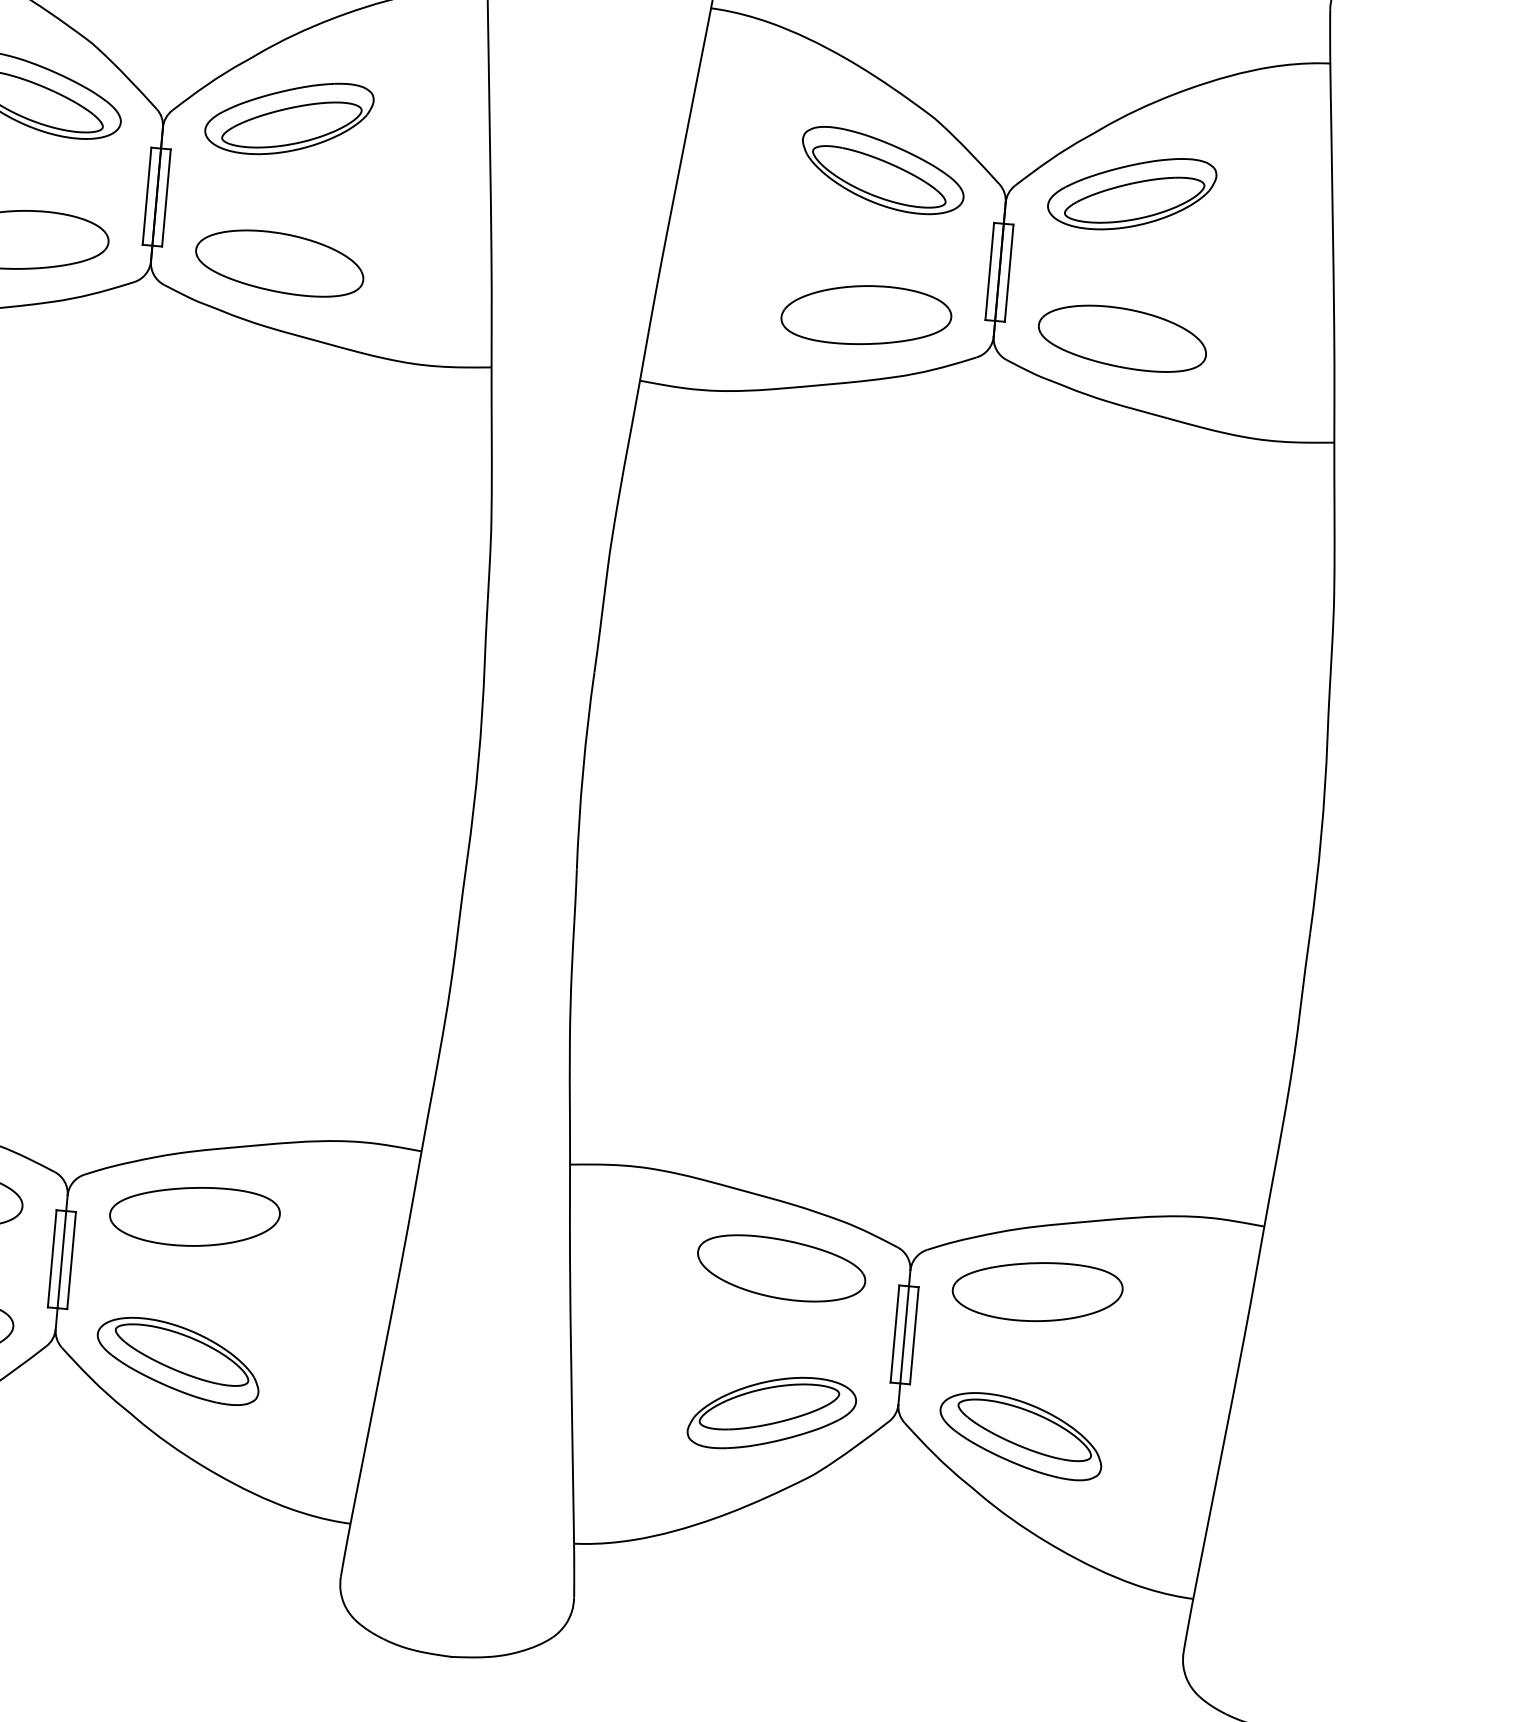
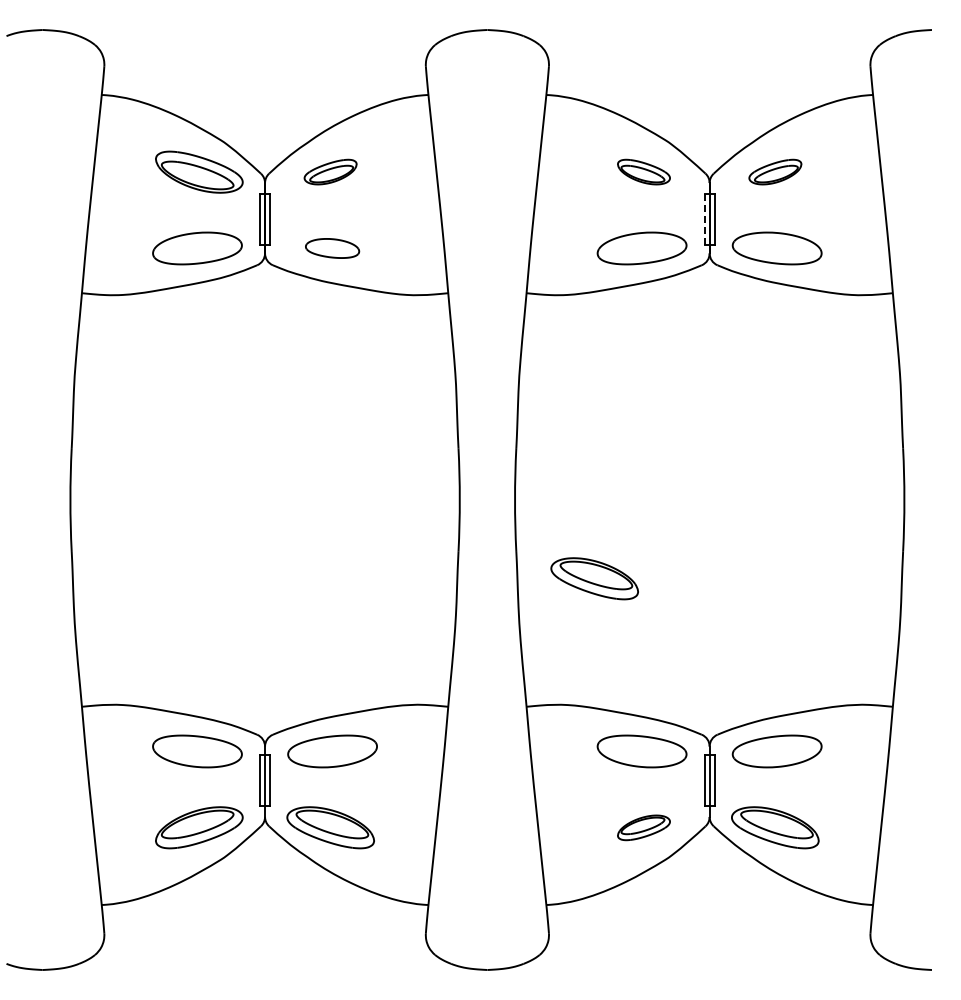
part: (288, 116) -> (330, 171), size x0.6
part: (882, 169) -> (643, 171), size x0.6
part: (1132, 192) -> (775, 171), size x0.6
part: (279, 263) -> (332, 248), size x0.6
line: (989, 271) -> (704, 219), solid -> dashed
part: (720, 932) -> (594, 578), added
part: (771, 1413) -> (643, 827), size x0.6

